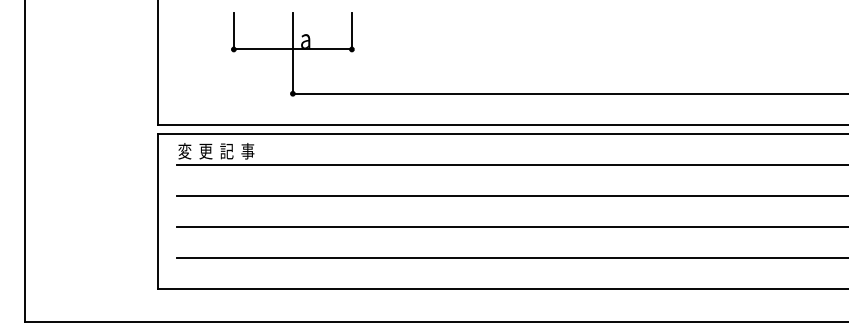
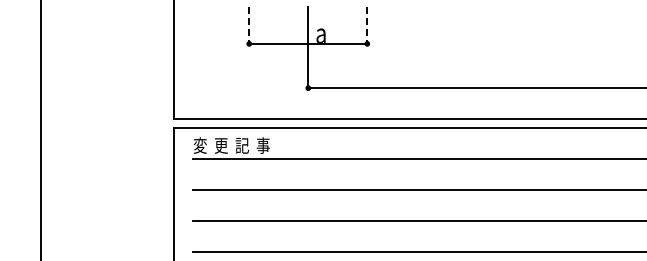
line: (233, 31) -> (248, 25), solid -> dashed
line: (351, 31) -> (366, 25), solid -> dashed

